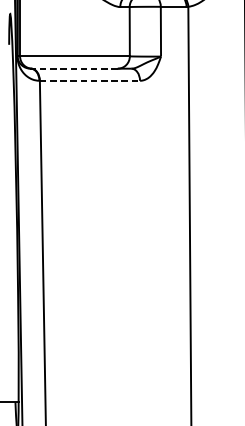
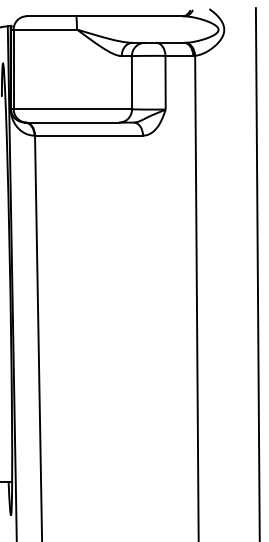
line: (74, 68) -> (72, 122), dashed -> solid
line: (90, 80) -> (89, 135), dashed -> solid

